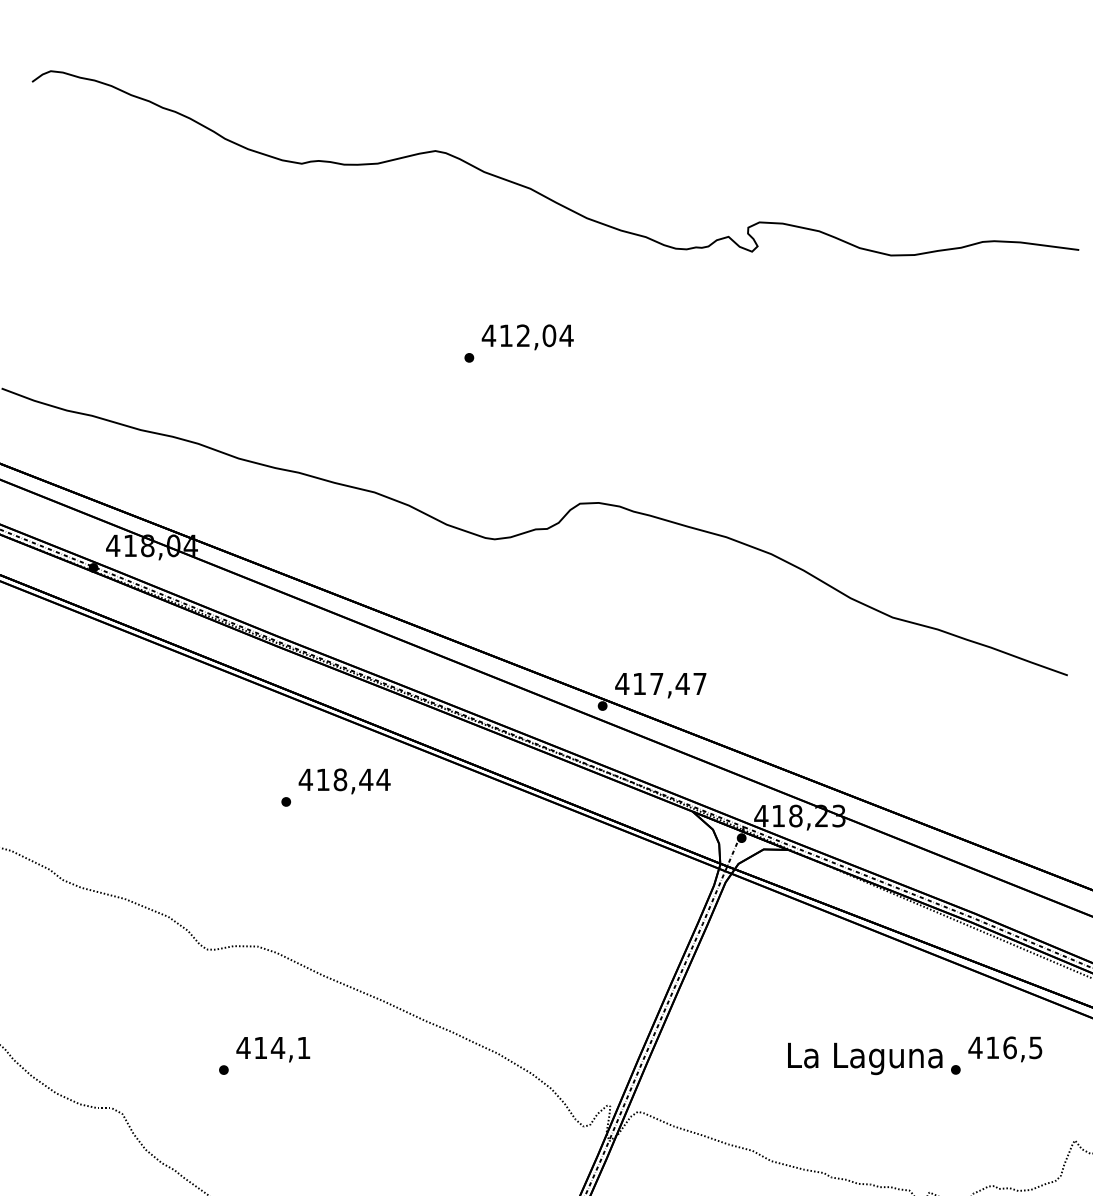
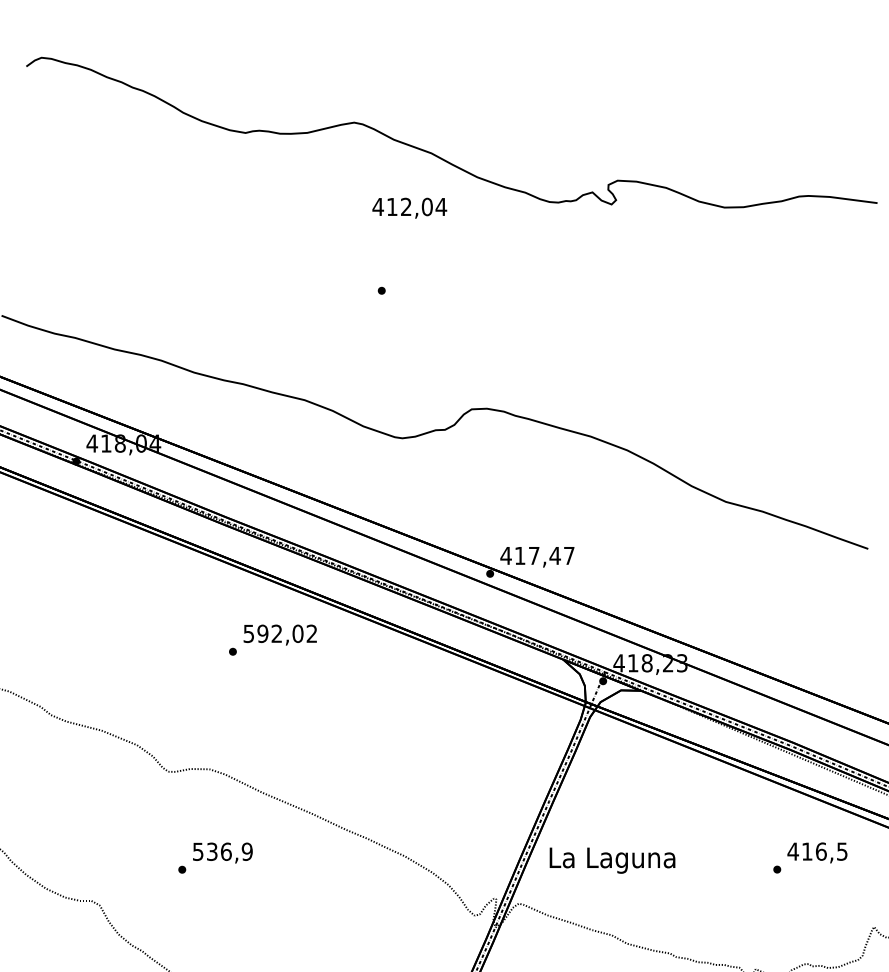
text: (527, 337) -> (409, 208), moved
text: (344, 779) -> (280, 633), 418,44 -> 592,02
text: (273, 1047) -> (222, 851), 414,1 -> 536,9
text: (865, 1058) -> (612, 860), moved

